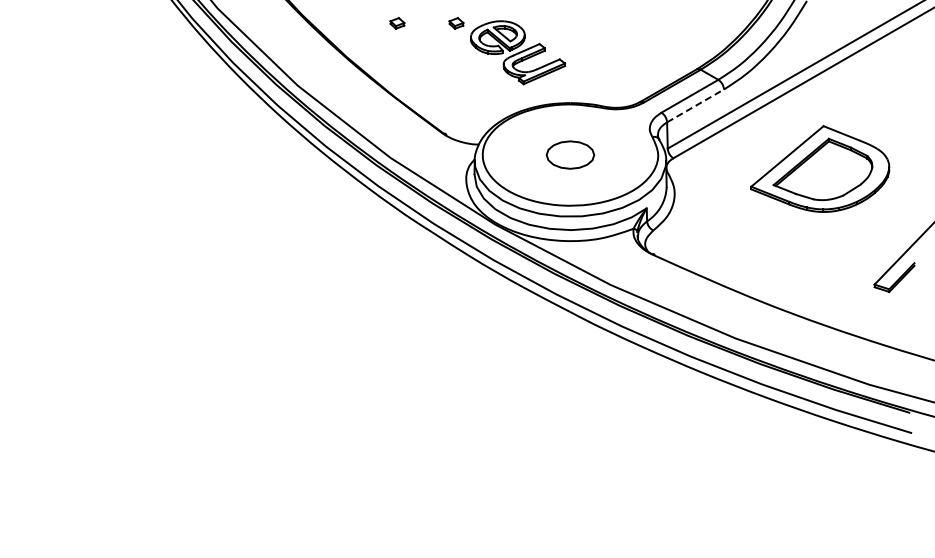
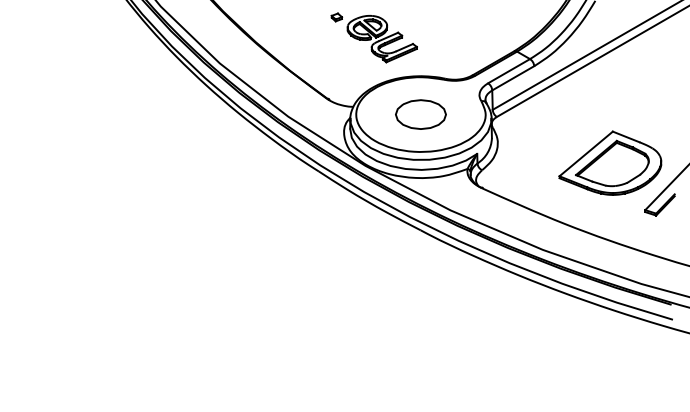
part: (397, 23) -> (293, 17), removed
line: (695, 105) -> (513, 78), dashed -> solid
part: (570, 154) -> (420, 114), size x1.43
part: (820, 168) -> (610, 162), moved

